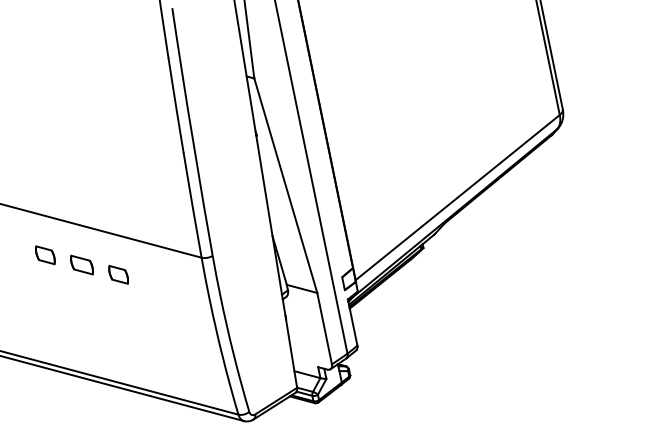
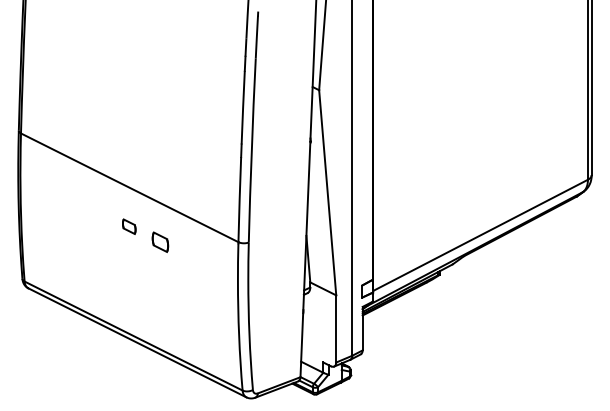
part: (44, 254) -> (97, 210), removed
part: (82, 264) -> (129, 226), size x0.7

